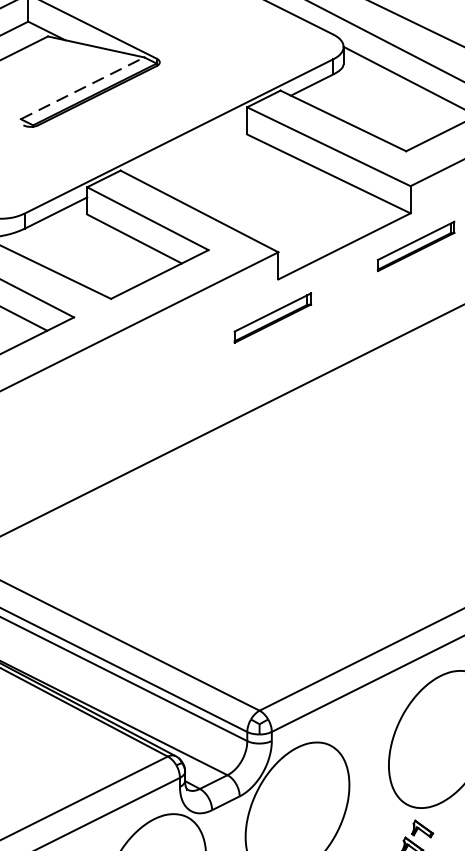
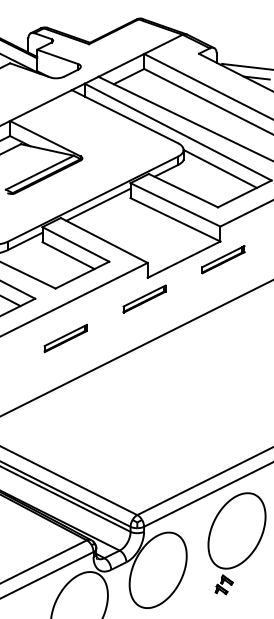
line: (81, 87) -> (39, 172), dashed -> solid
line: (189, 146) -> (98, 204), added
part: (129, 389) -> (65, 338), added

